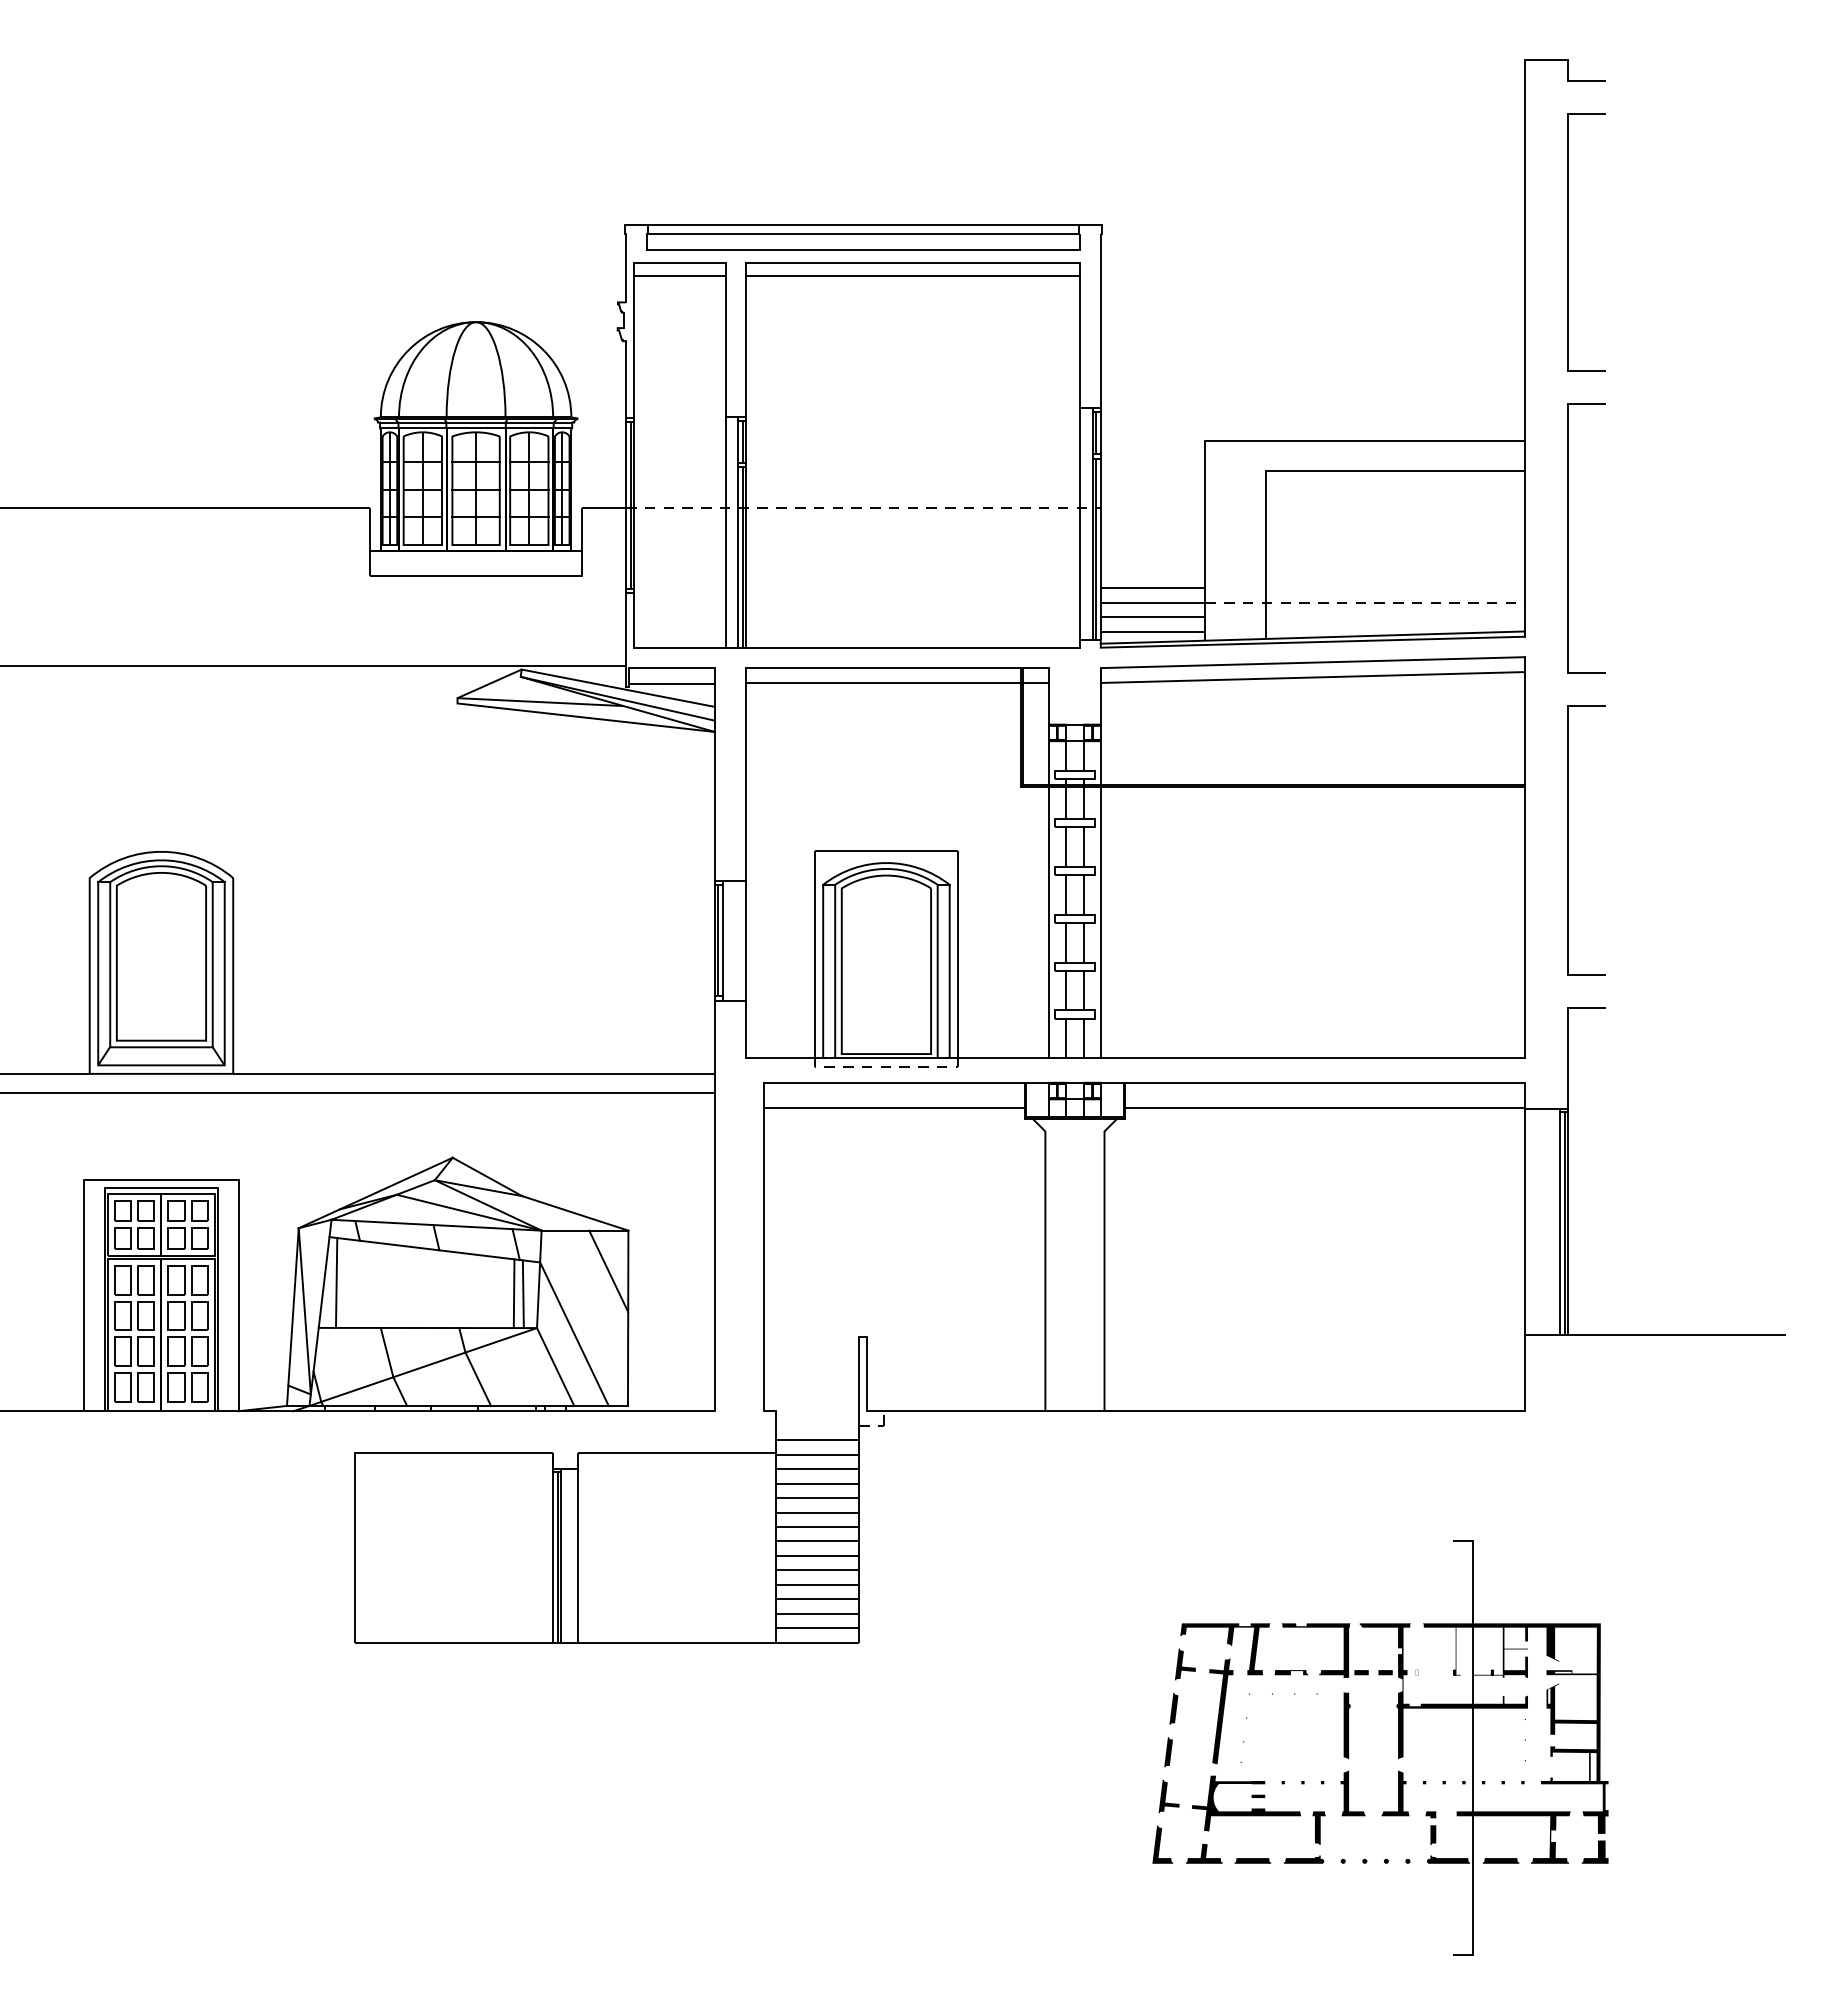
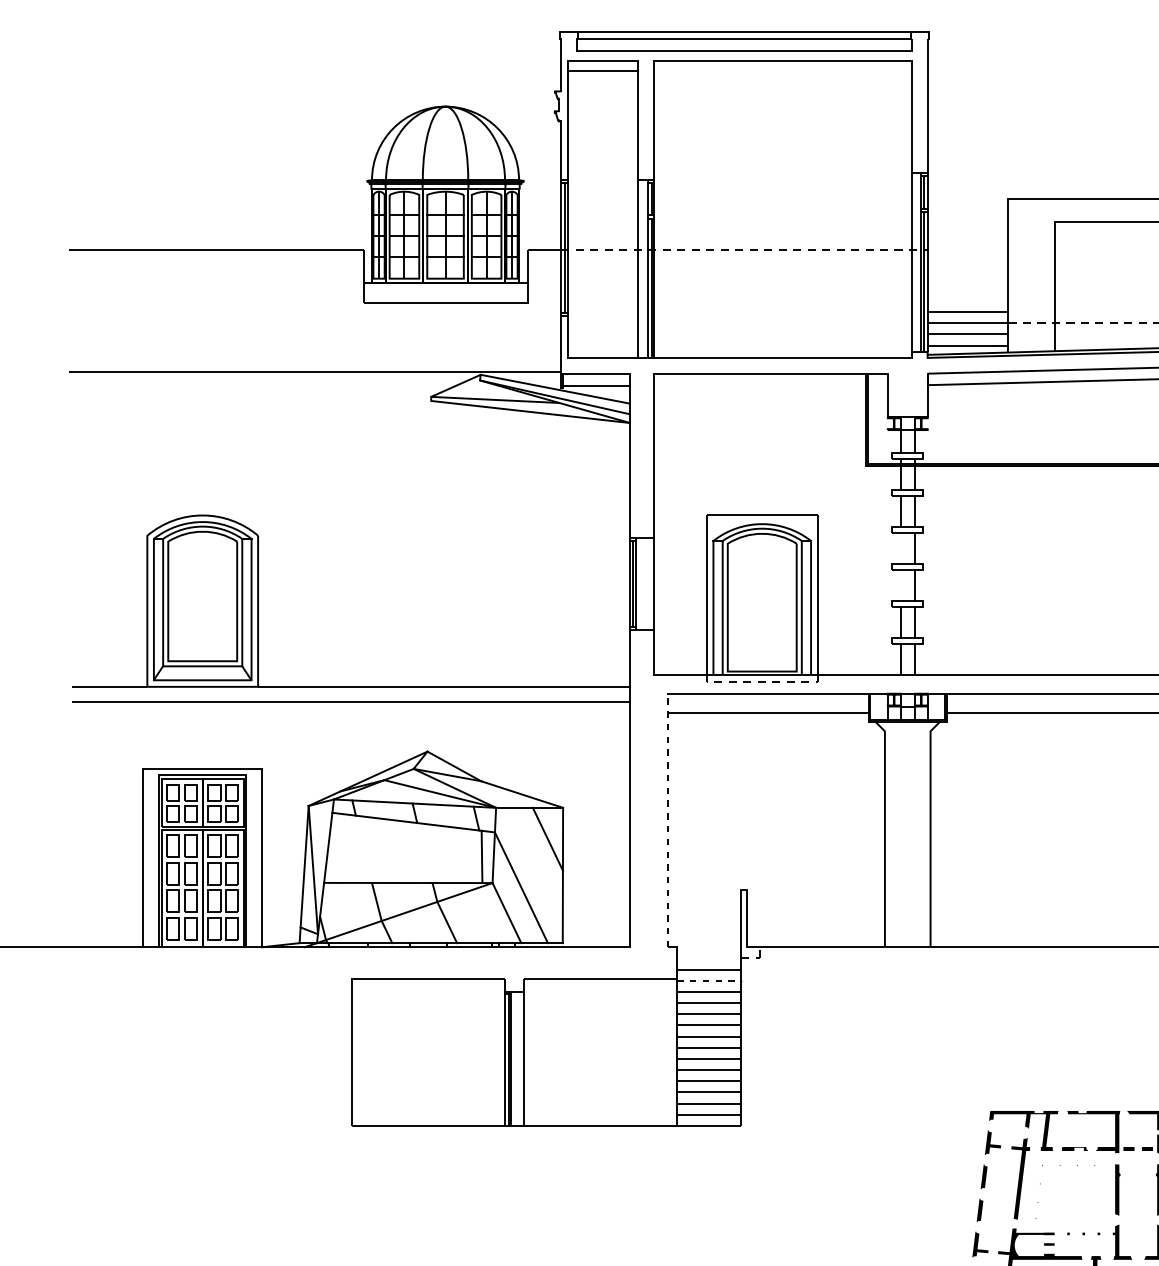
line: (913, 275) -> (783, 70), removed
line: (897, 683) -> (770, 385), removed
line: (1049, 891) -> (888, 546), removed
line: (1100, 891) -> (927, 546), removed
line: (1065, 894) -> (900, 548), removed
line: (1065, 942) -> (900, 585), removed
line: (763, 1246) -> (667, 820), solid -> dashed
line: (336, 1282) -> (337, 847), removed
line: (513, 1293) -> (474, 856), removed
line: (818, 1454) -> (709, 980), solid -> dashed

